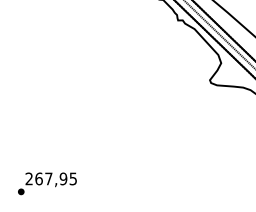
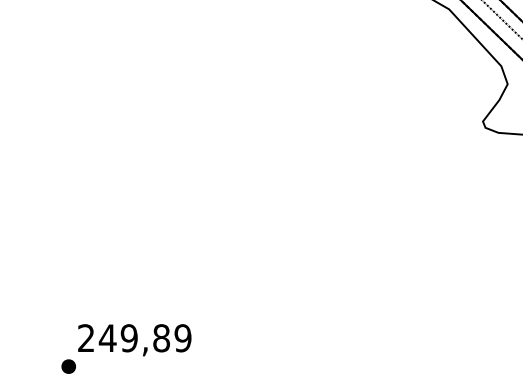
text: (56, 178) -> (146, 337), 267,95 -> 249,89

